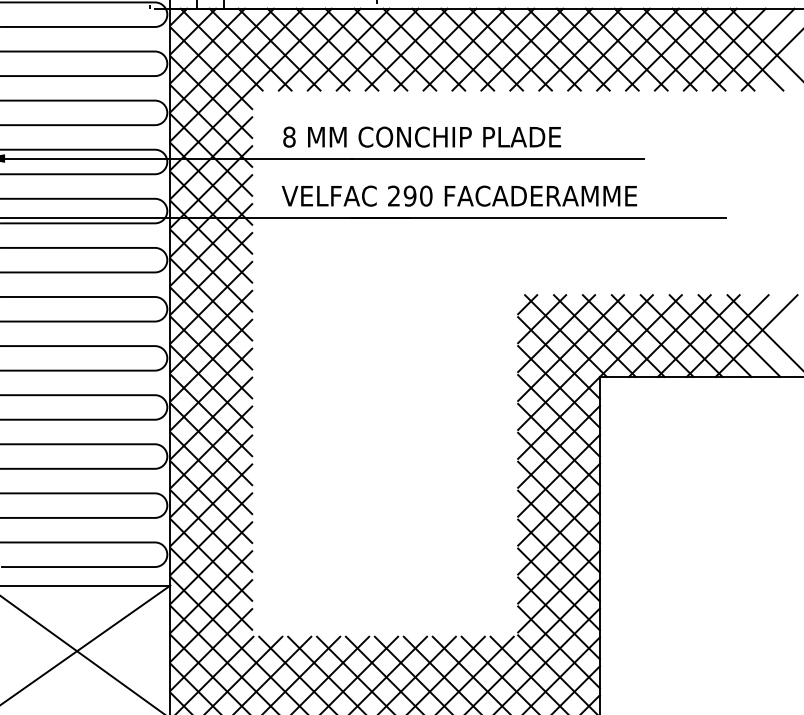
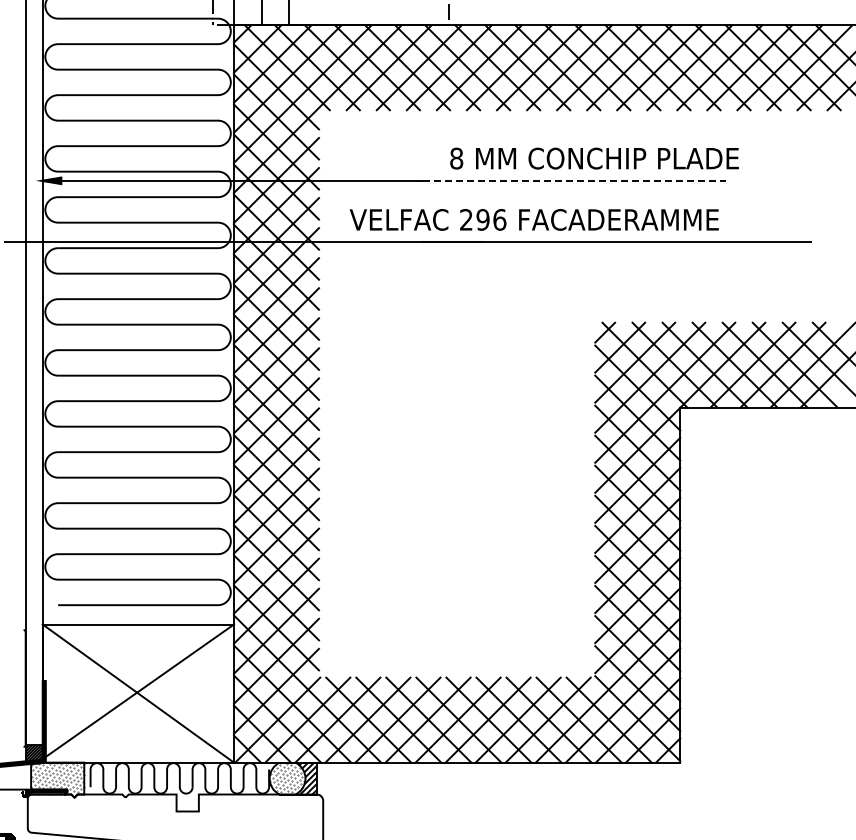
text: (422, 137) -> (594, 158), moved
line: (498, 158) -> (574, 180), solid -> dashed
text: (425, 195) -> (499, 219), 290 -> 296

